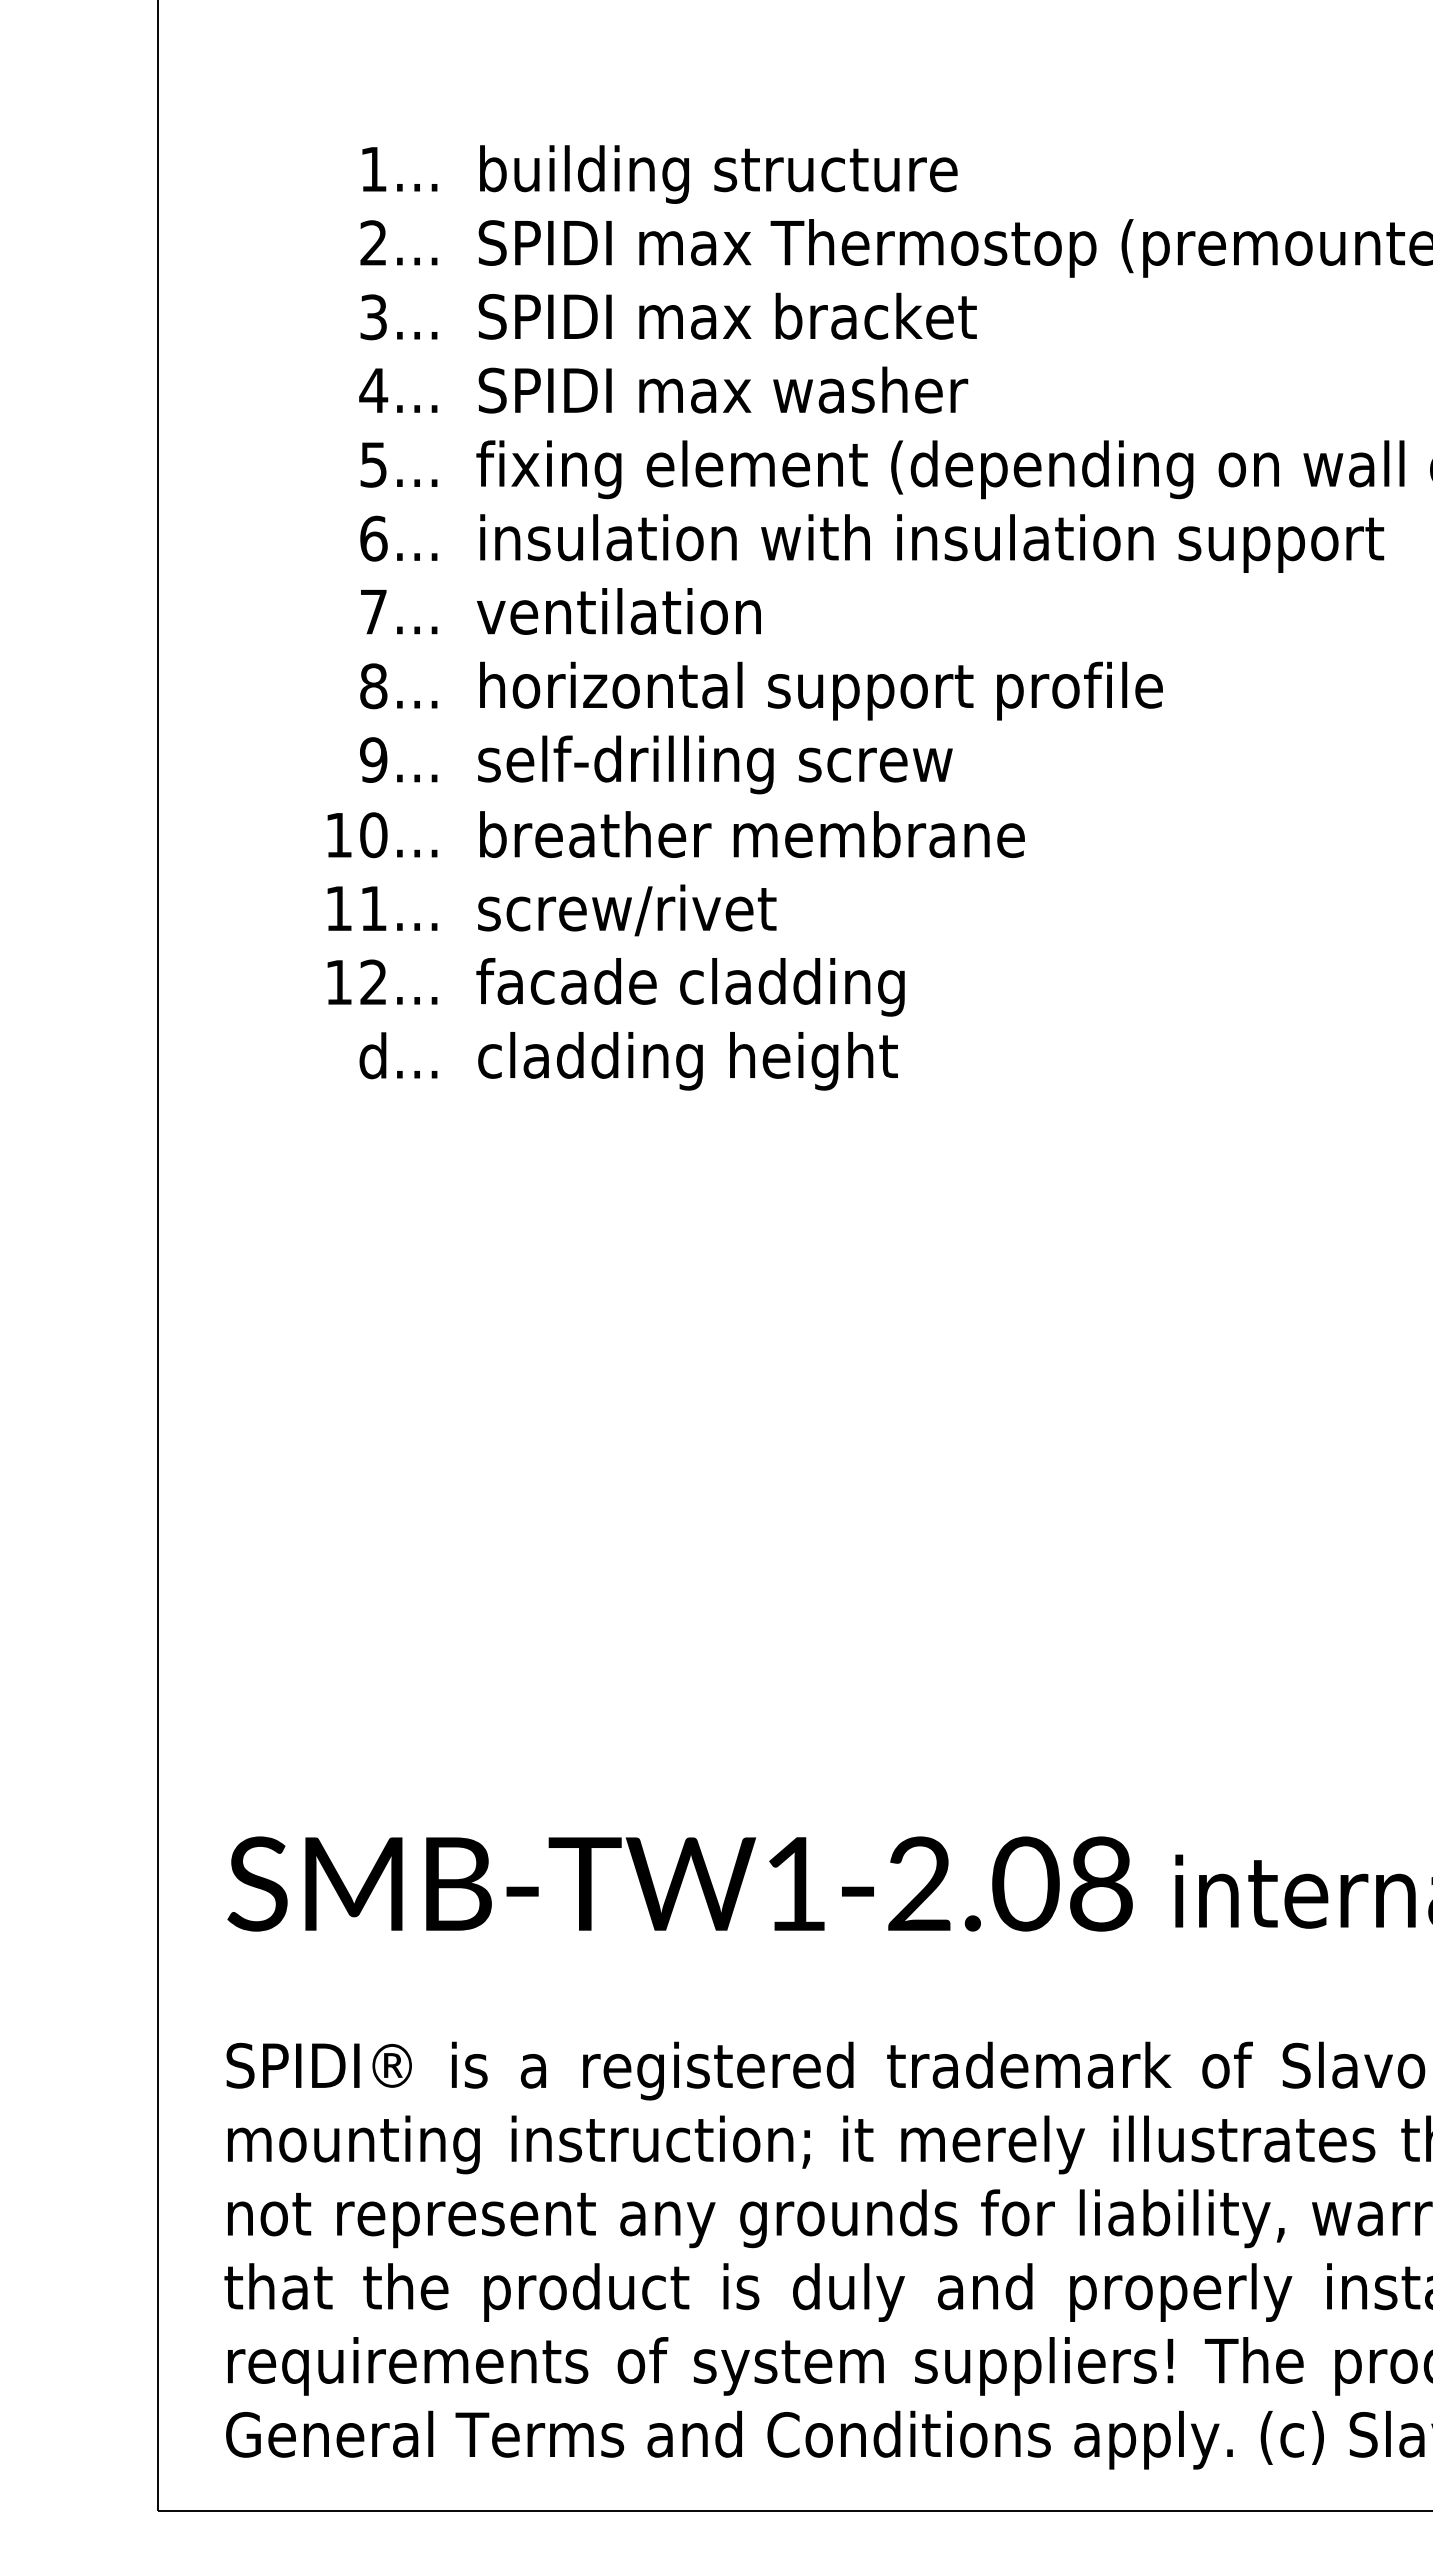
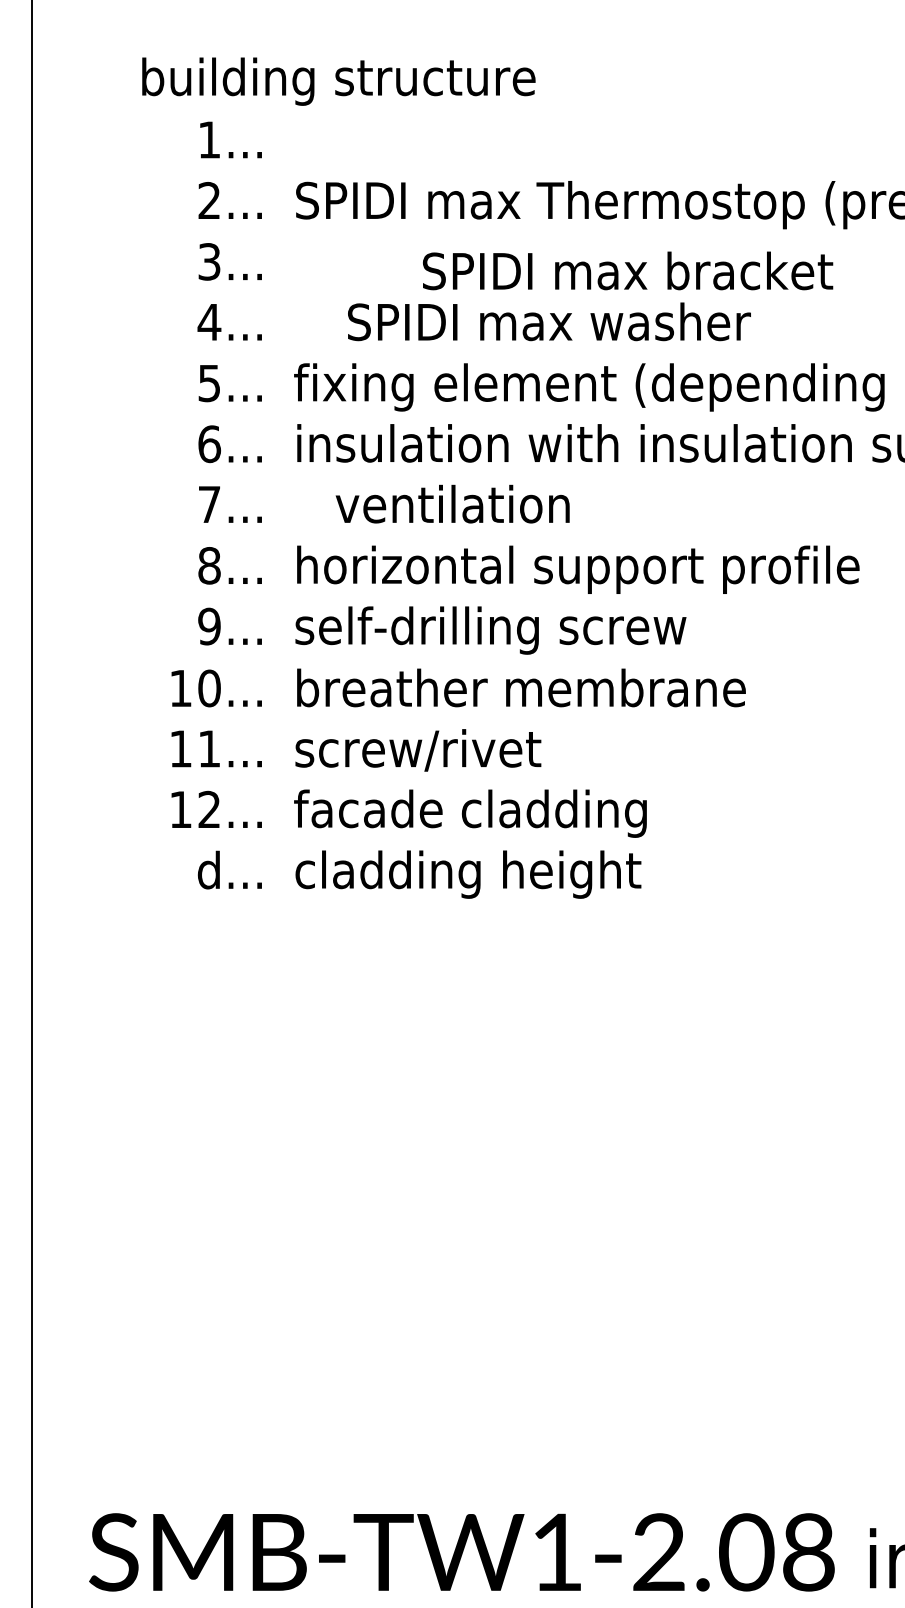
text: (718, 174) -> (338, 81), moved
text: (727, 315) -> (627, 270), moved
text: (723, 389) -> (549, 321), moved
text: (618, 611) -> (452, 504), moved

